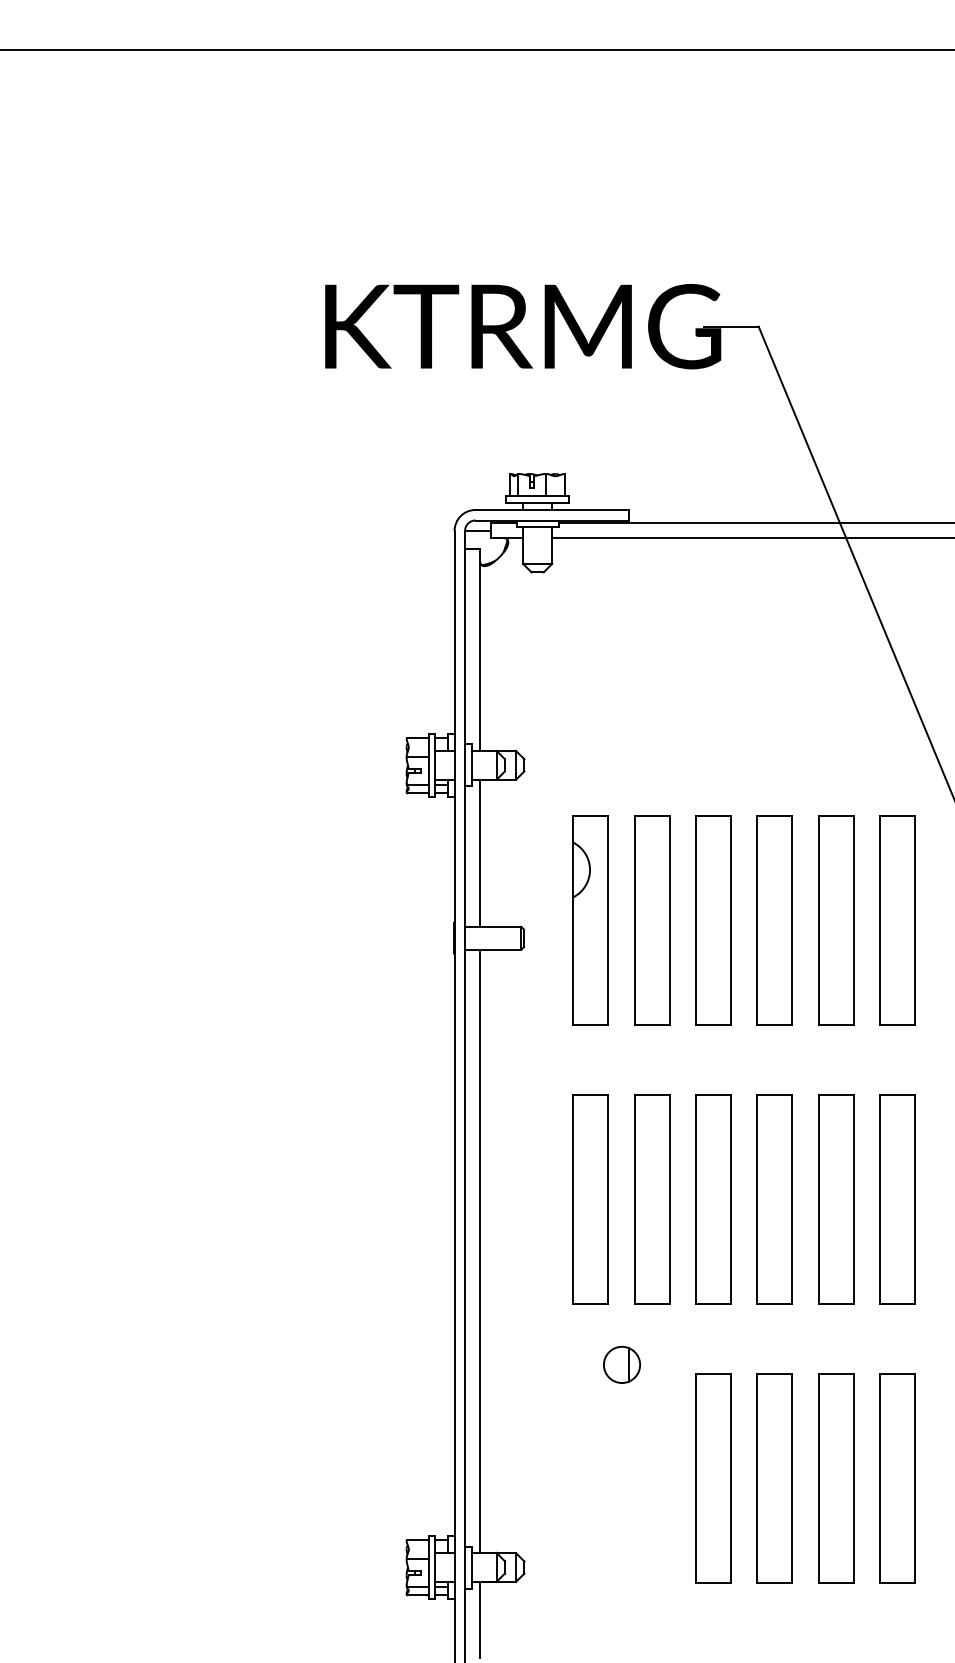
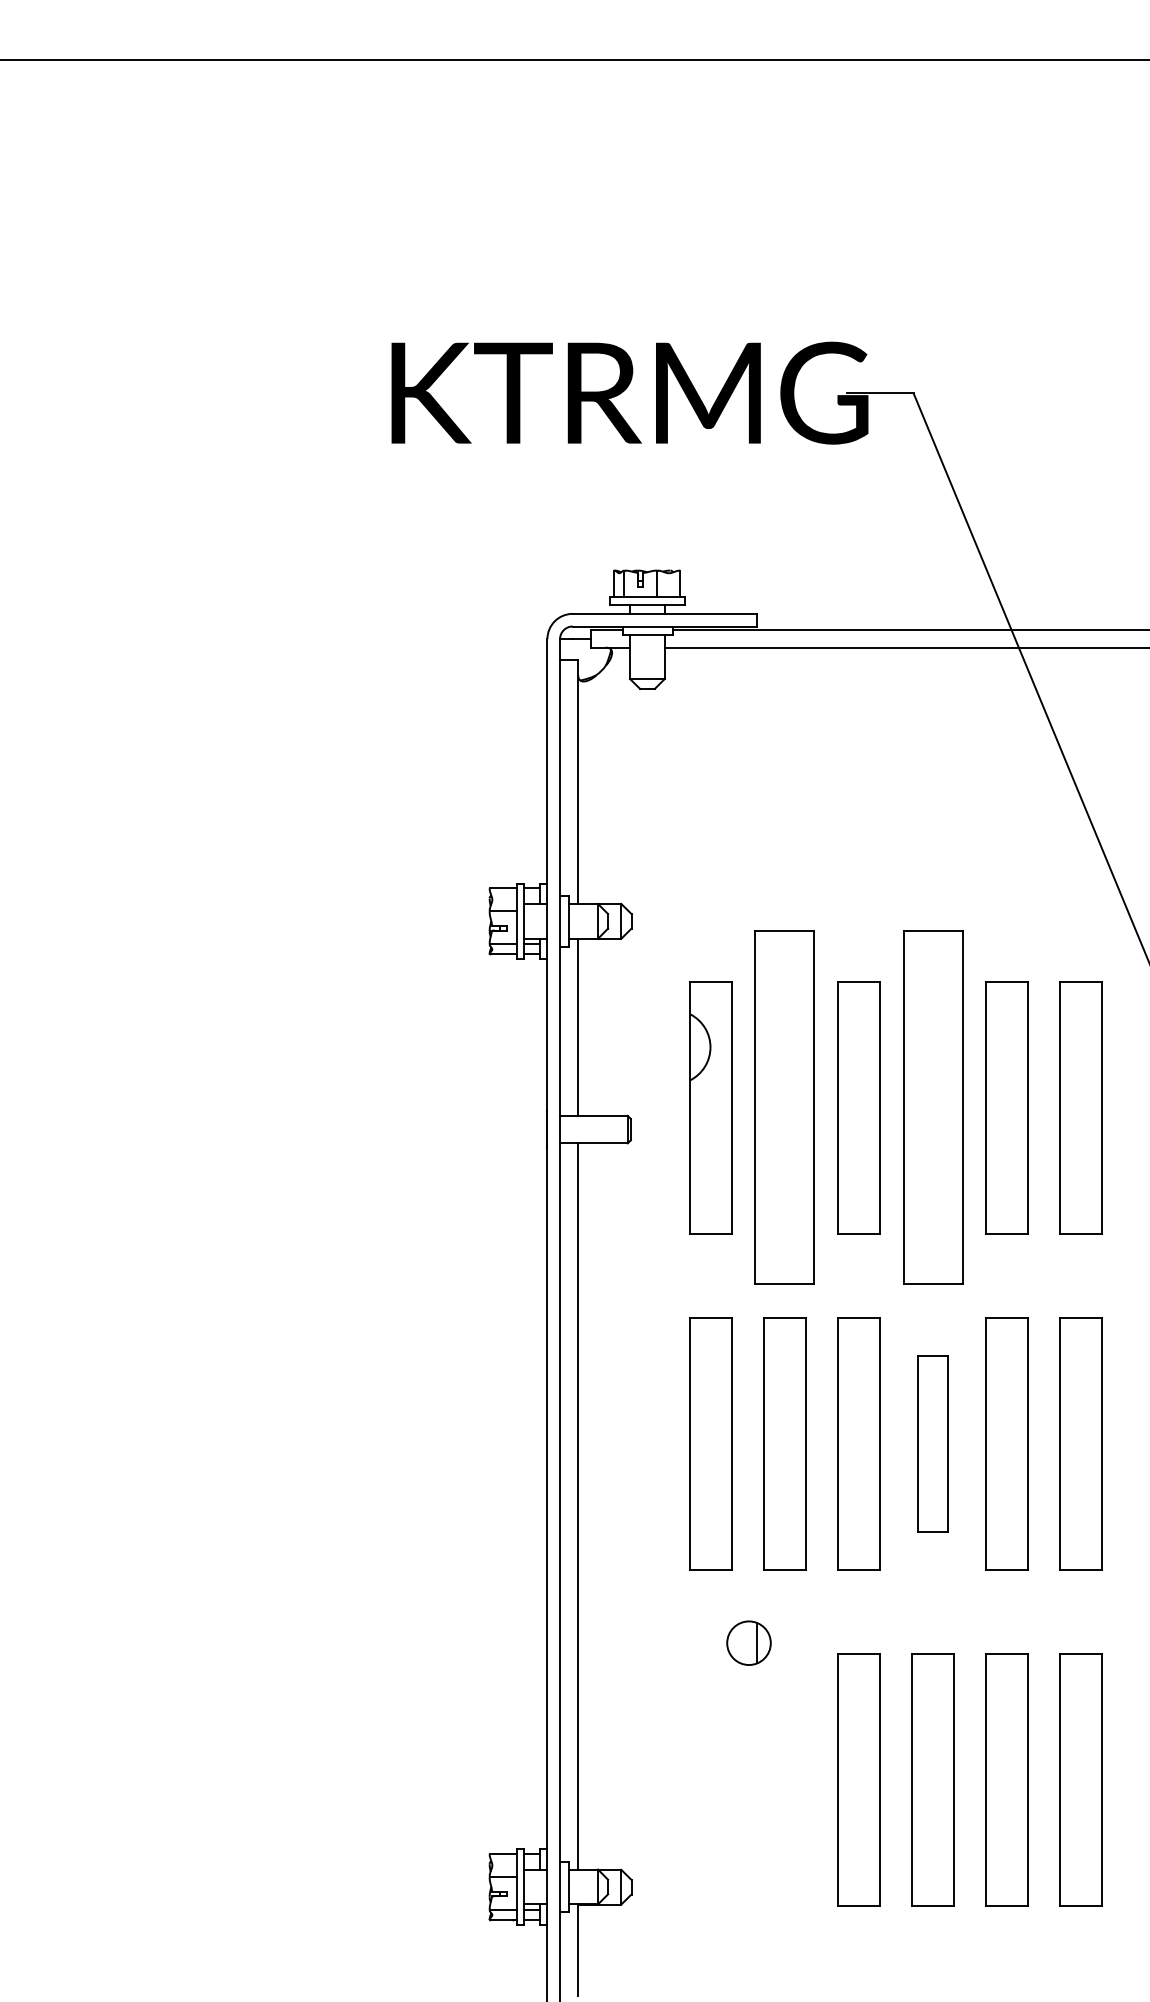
part: (652, 920) -> (785, 1108), size x1.4
part: (774, 920) -> (932, 1108), size x1.4
part: (774, 1199) -> (932, 1444), size x0.7

